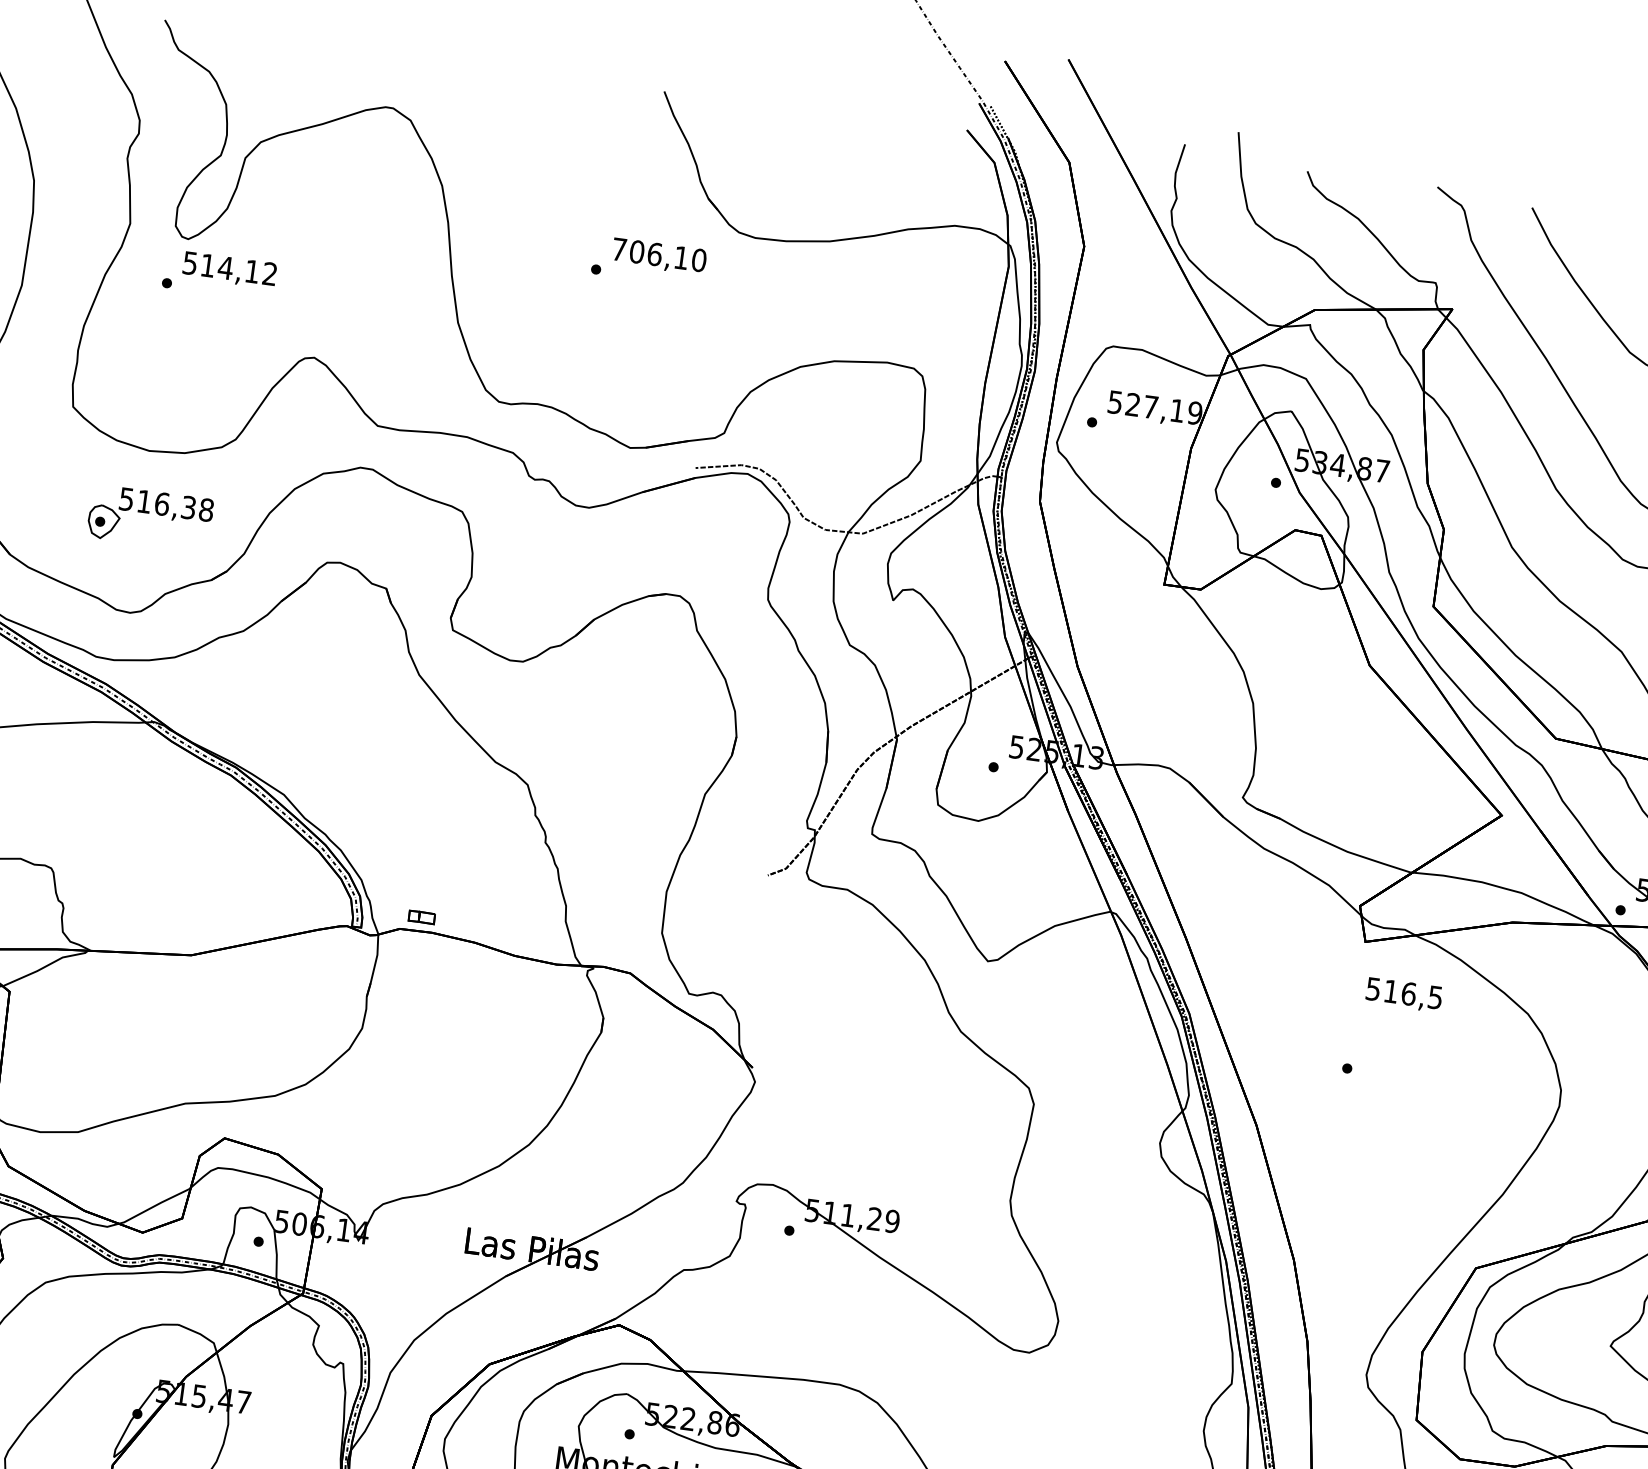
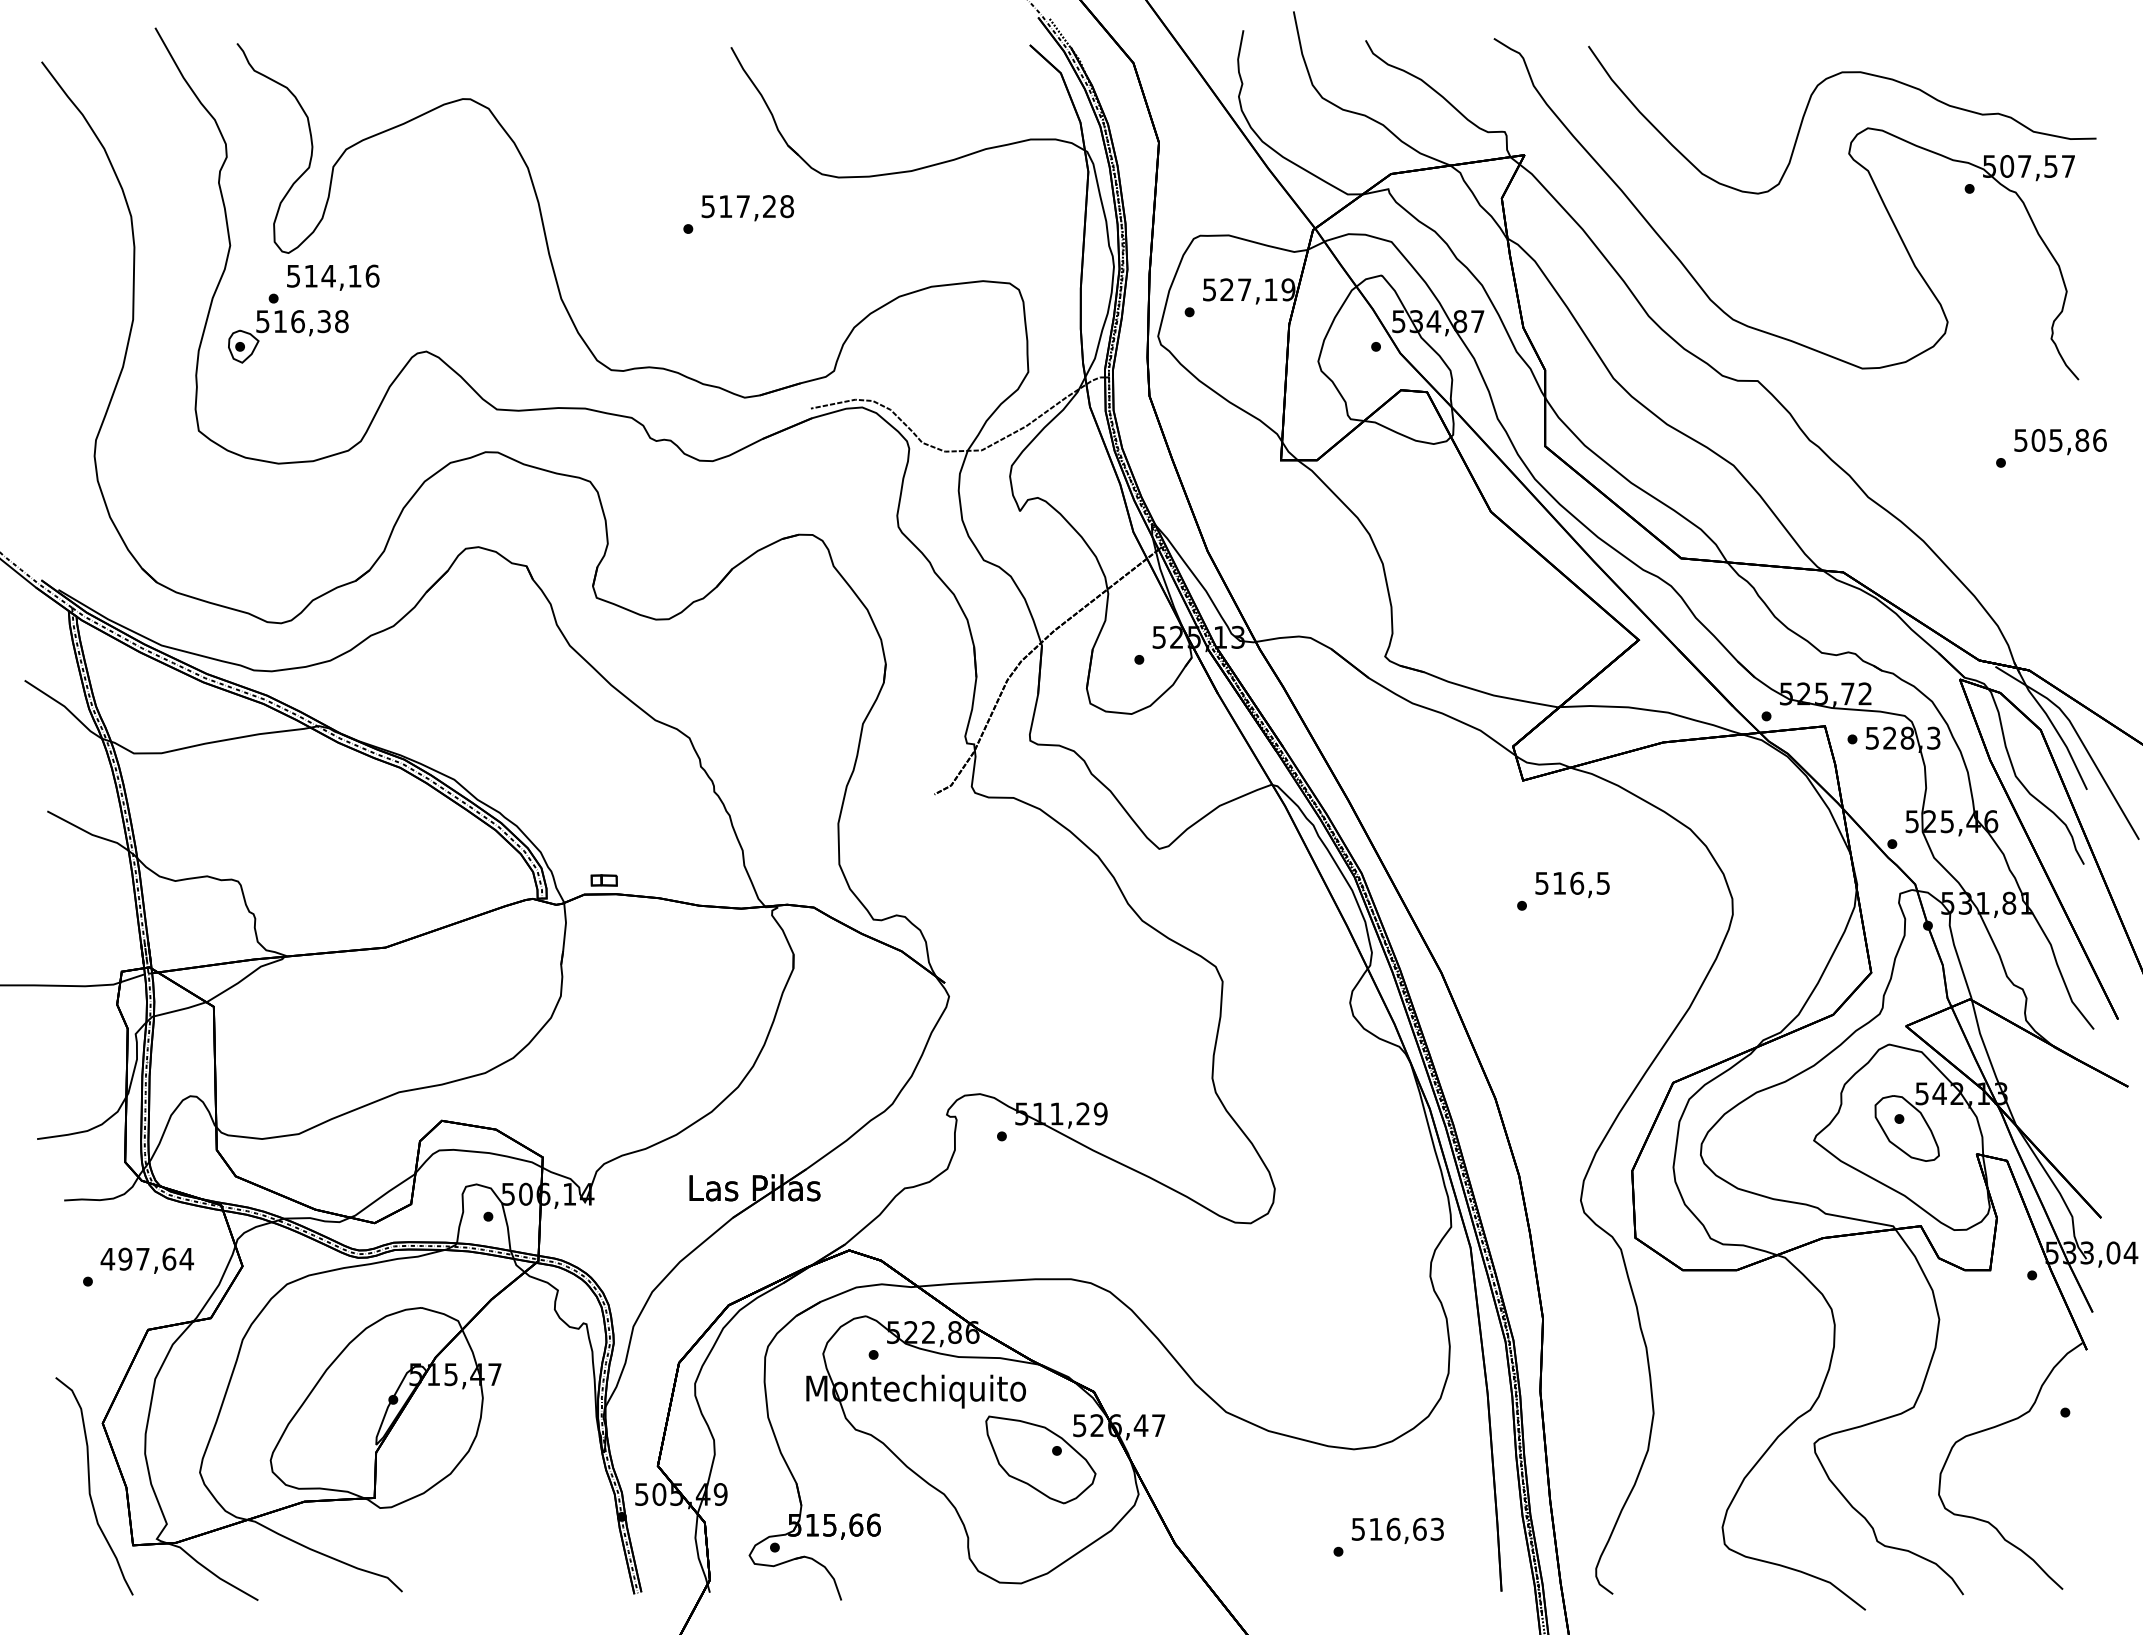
text: (659, 254) -> (747, 206), 706,10 -> 517,28
text: (270, 273) -> (372, 275), 514,12 -> 514,16
part: (150, 517) -> (288, 336), moved
text: (1404, 994) -> (1572, 884), moved

